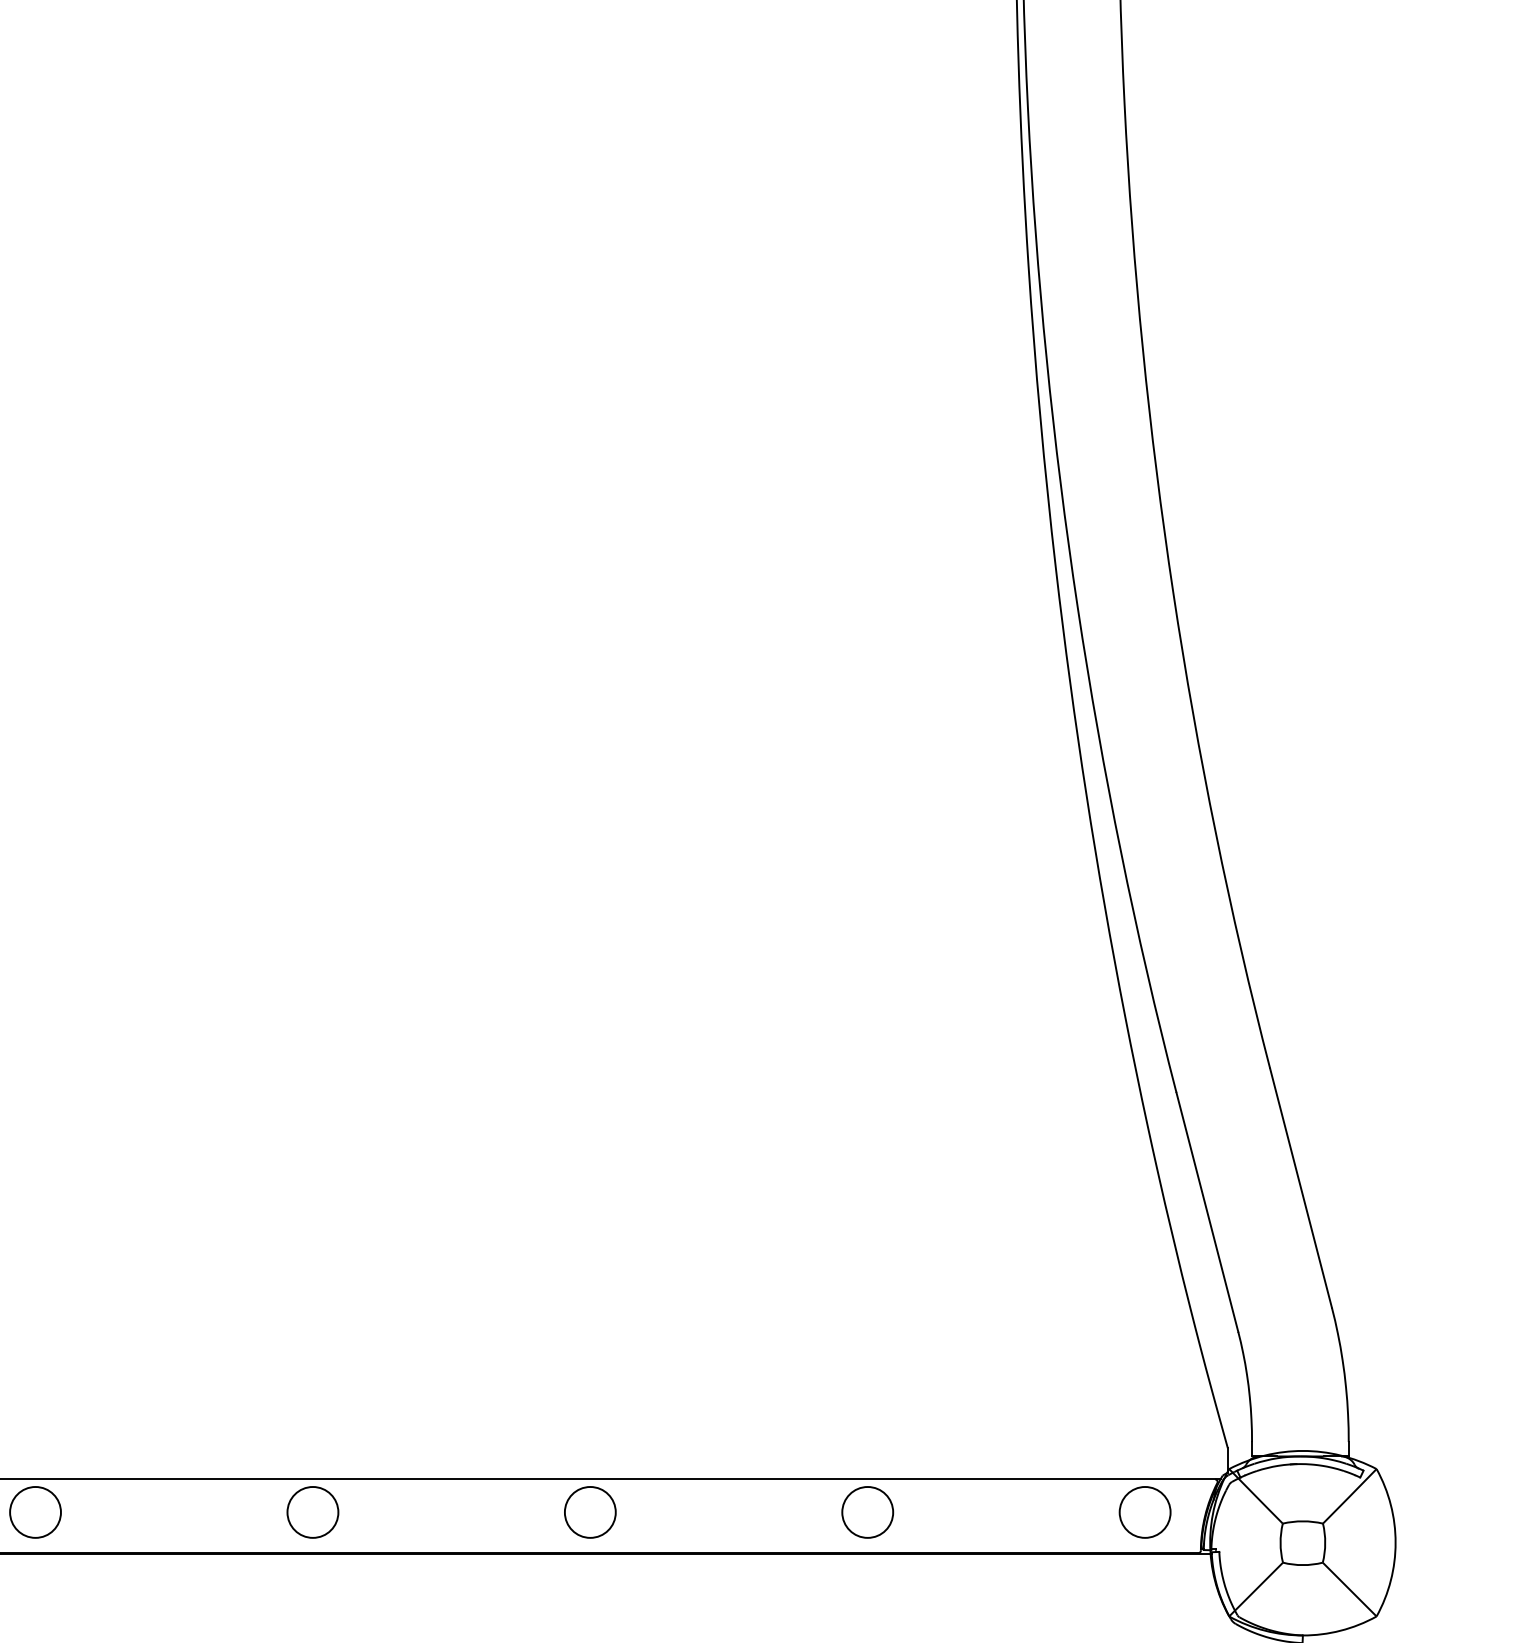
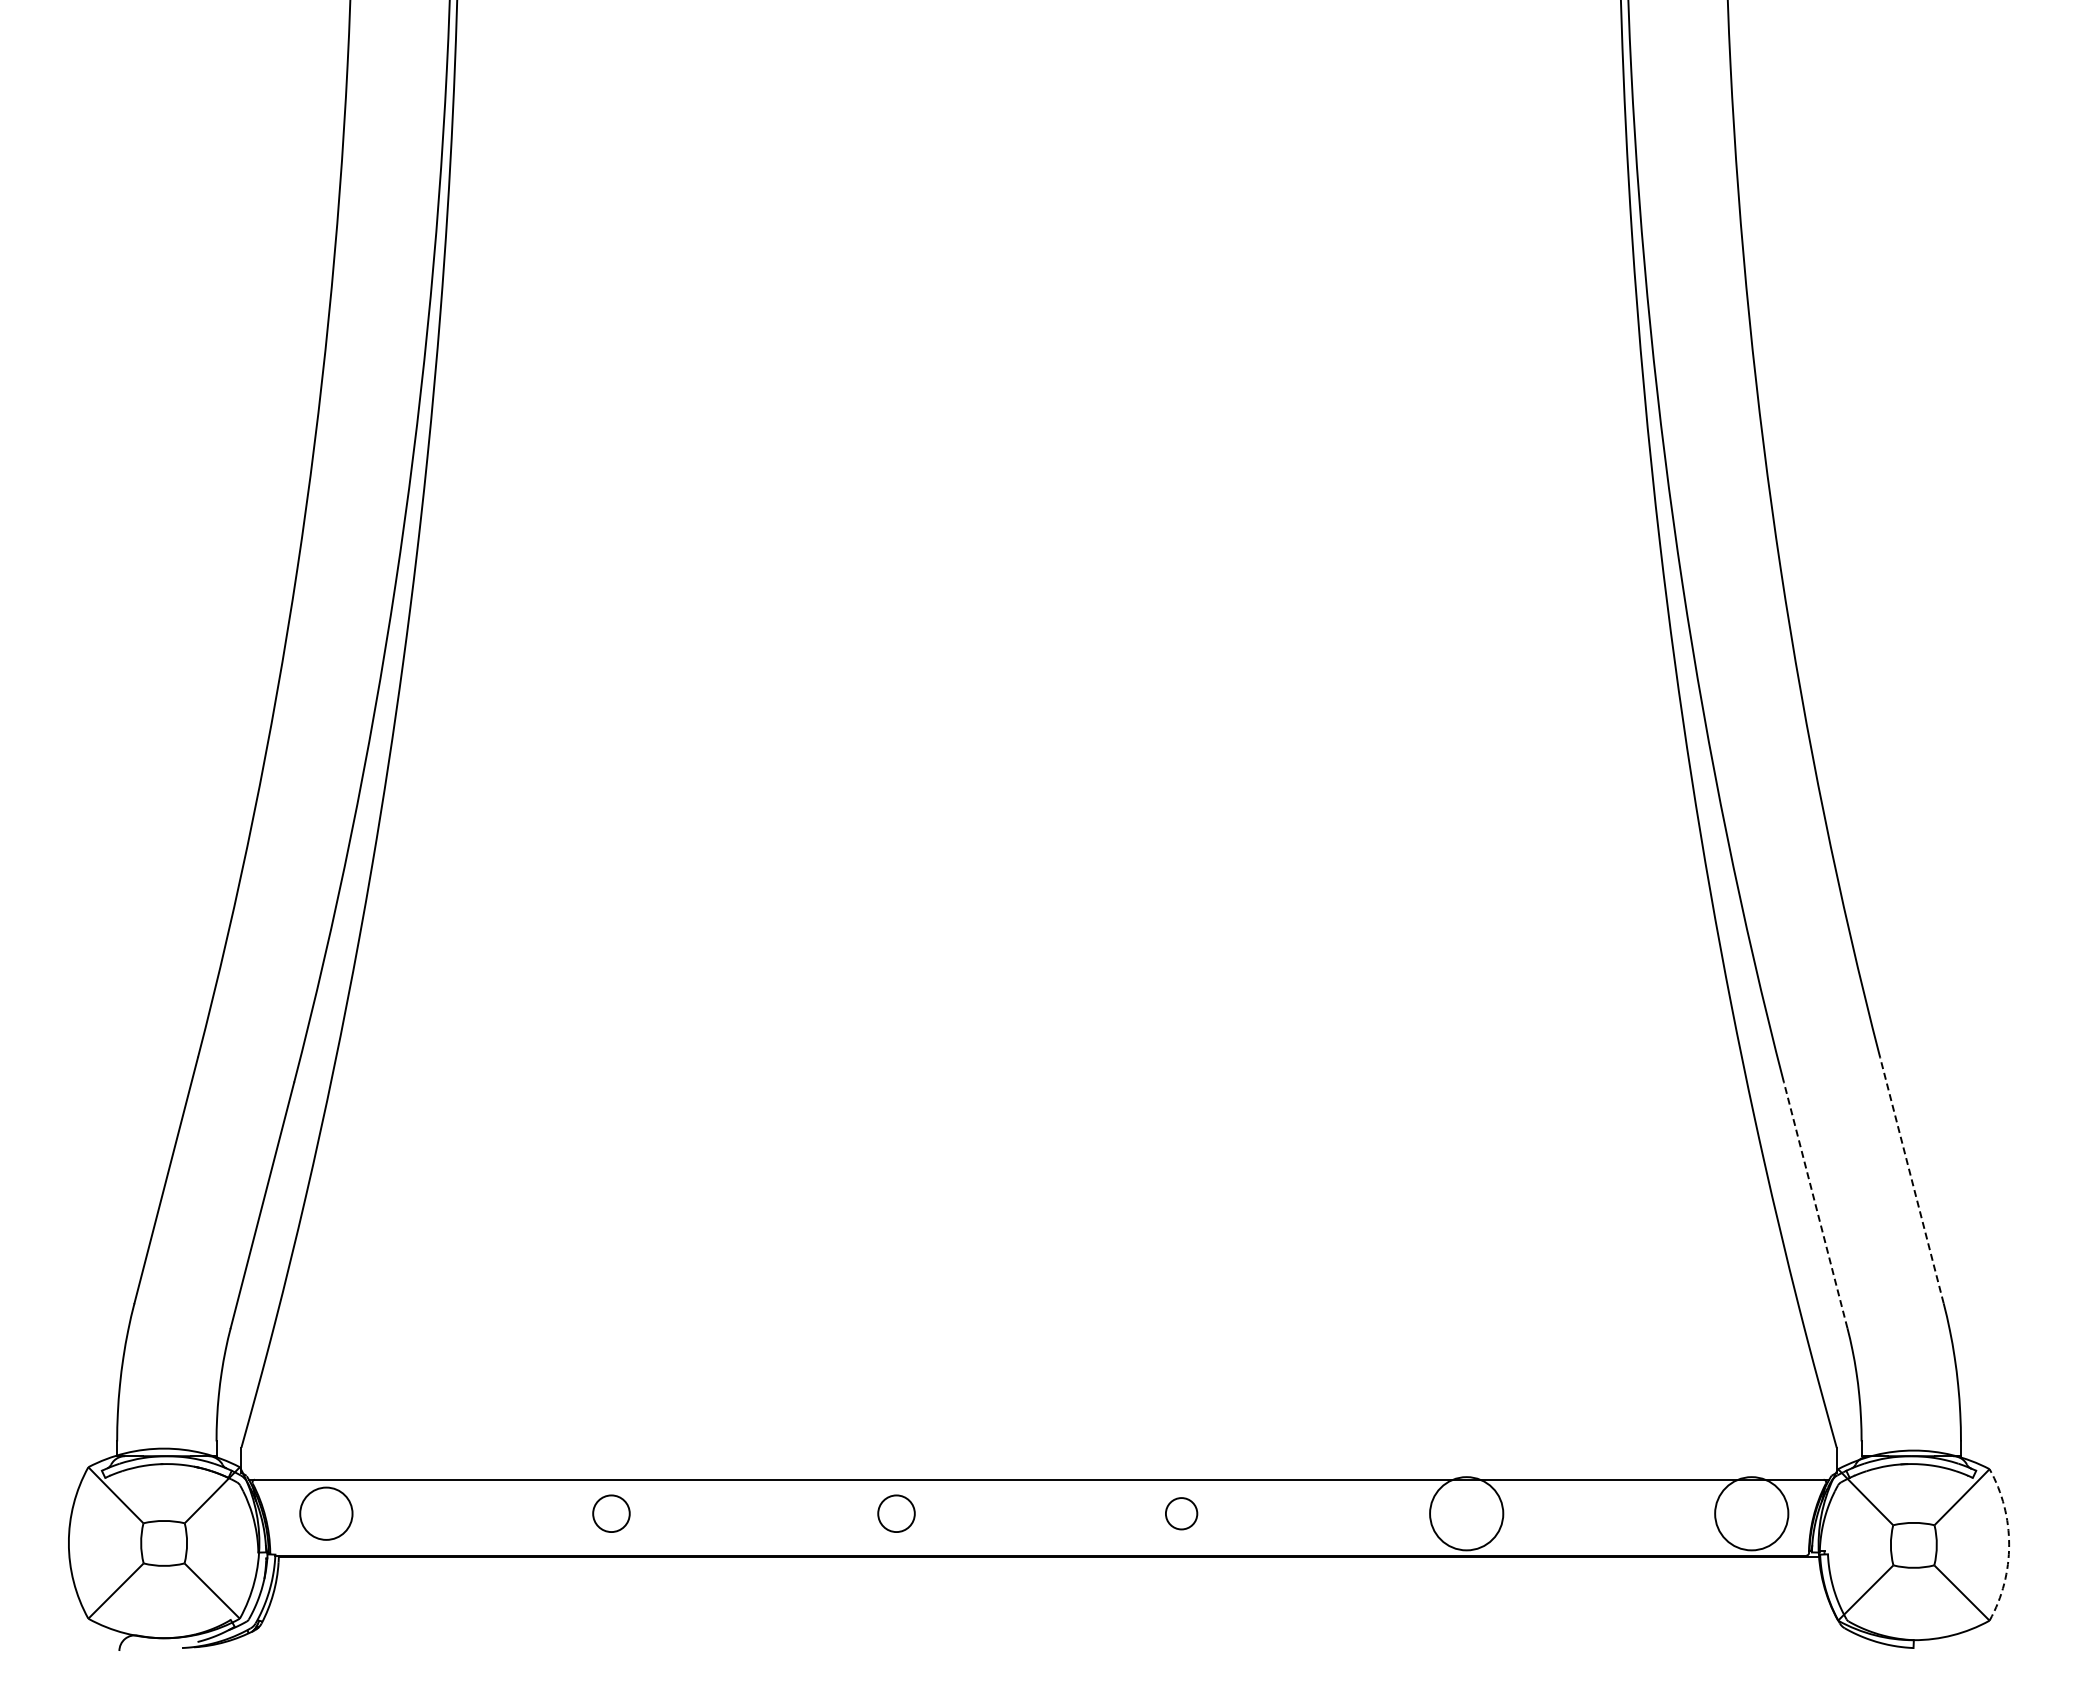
line: (1300, 1188) -> (1911, 1180), solid -> dashed
line: (1207, 1212) -> (1815, 1205), solid -> dashed
circle: (35, 1512) -> (611, 1513), size x0.7
circle: (312, 1512) -> (896, 1513), size x0.7
circle: (590, 1512) -> (1181, 1513), size x0.6
circle: (867, 1512) -> (1466, 1513), size x1.4
circle: (1144, 1512) -> (1751, 1513), size x1.4
arc: (1395, 1542) -> (2009, 1544), solid -> dashed

